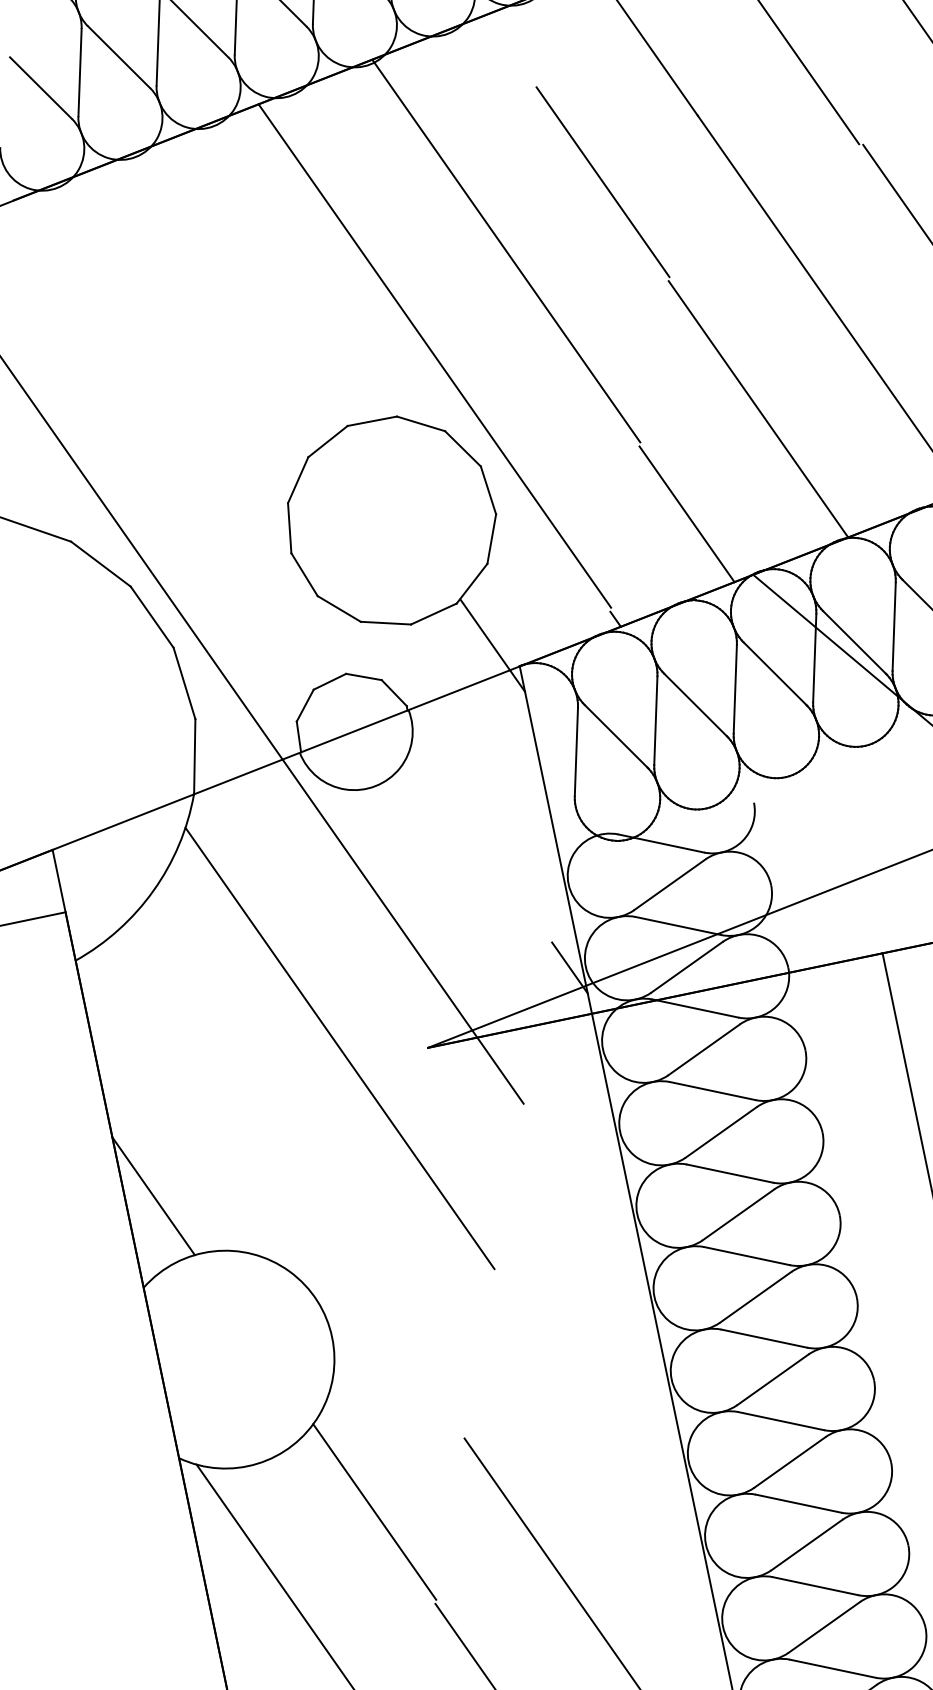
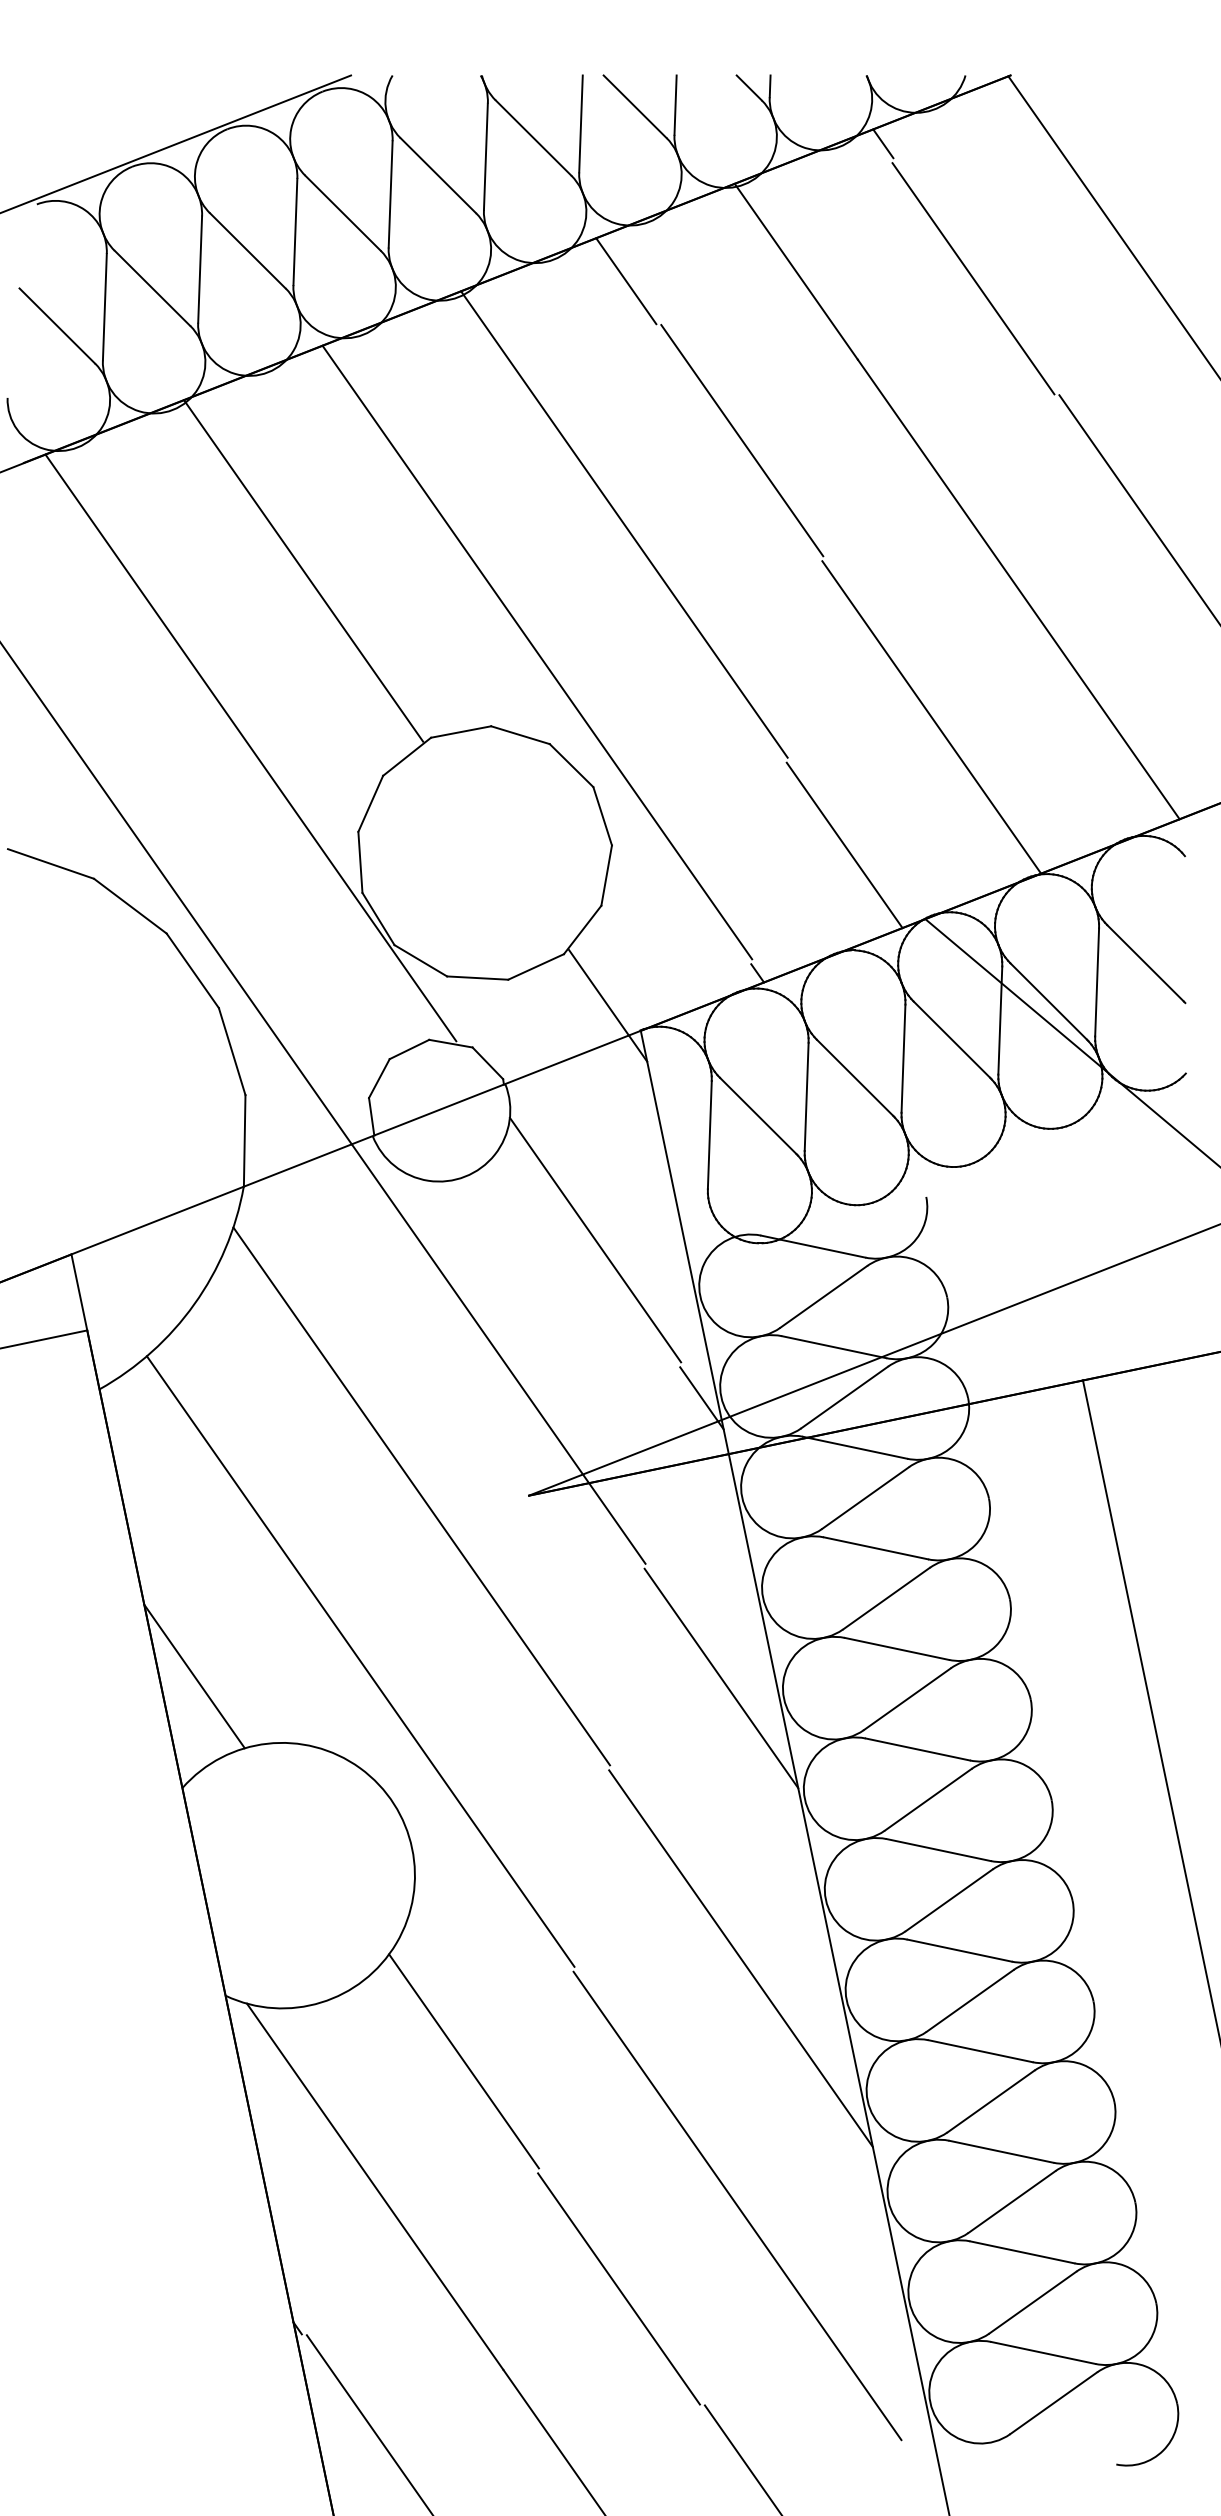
line: (508, 51) -> (626, 281), added
line: (243, 288) -> (303, 570), added
line: (199, 433) -> (250, 747), added
line: (482, 837) -> (595, 1239), added
line: (289, 1183) -> (360, 1661), added
line: (585, 1197) -> (721, 1678), added
line: (601, 1427) -> (740, 1958), added

